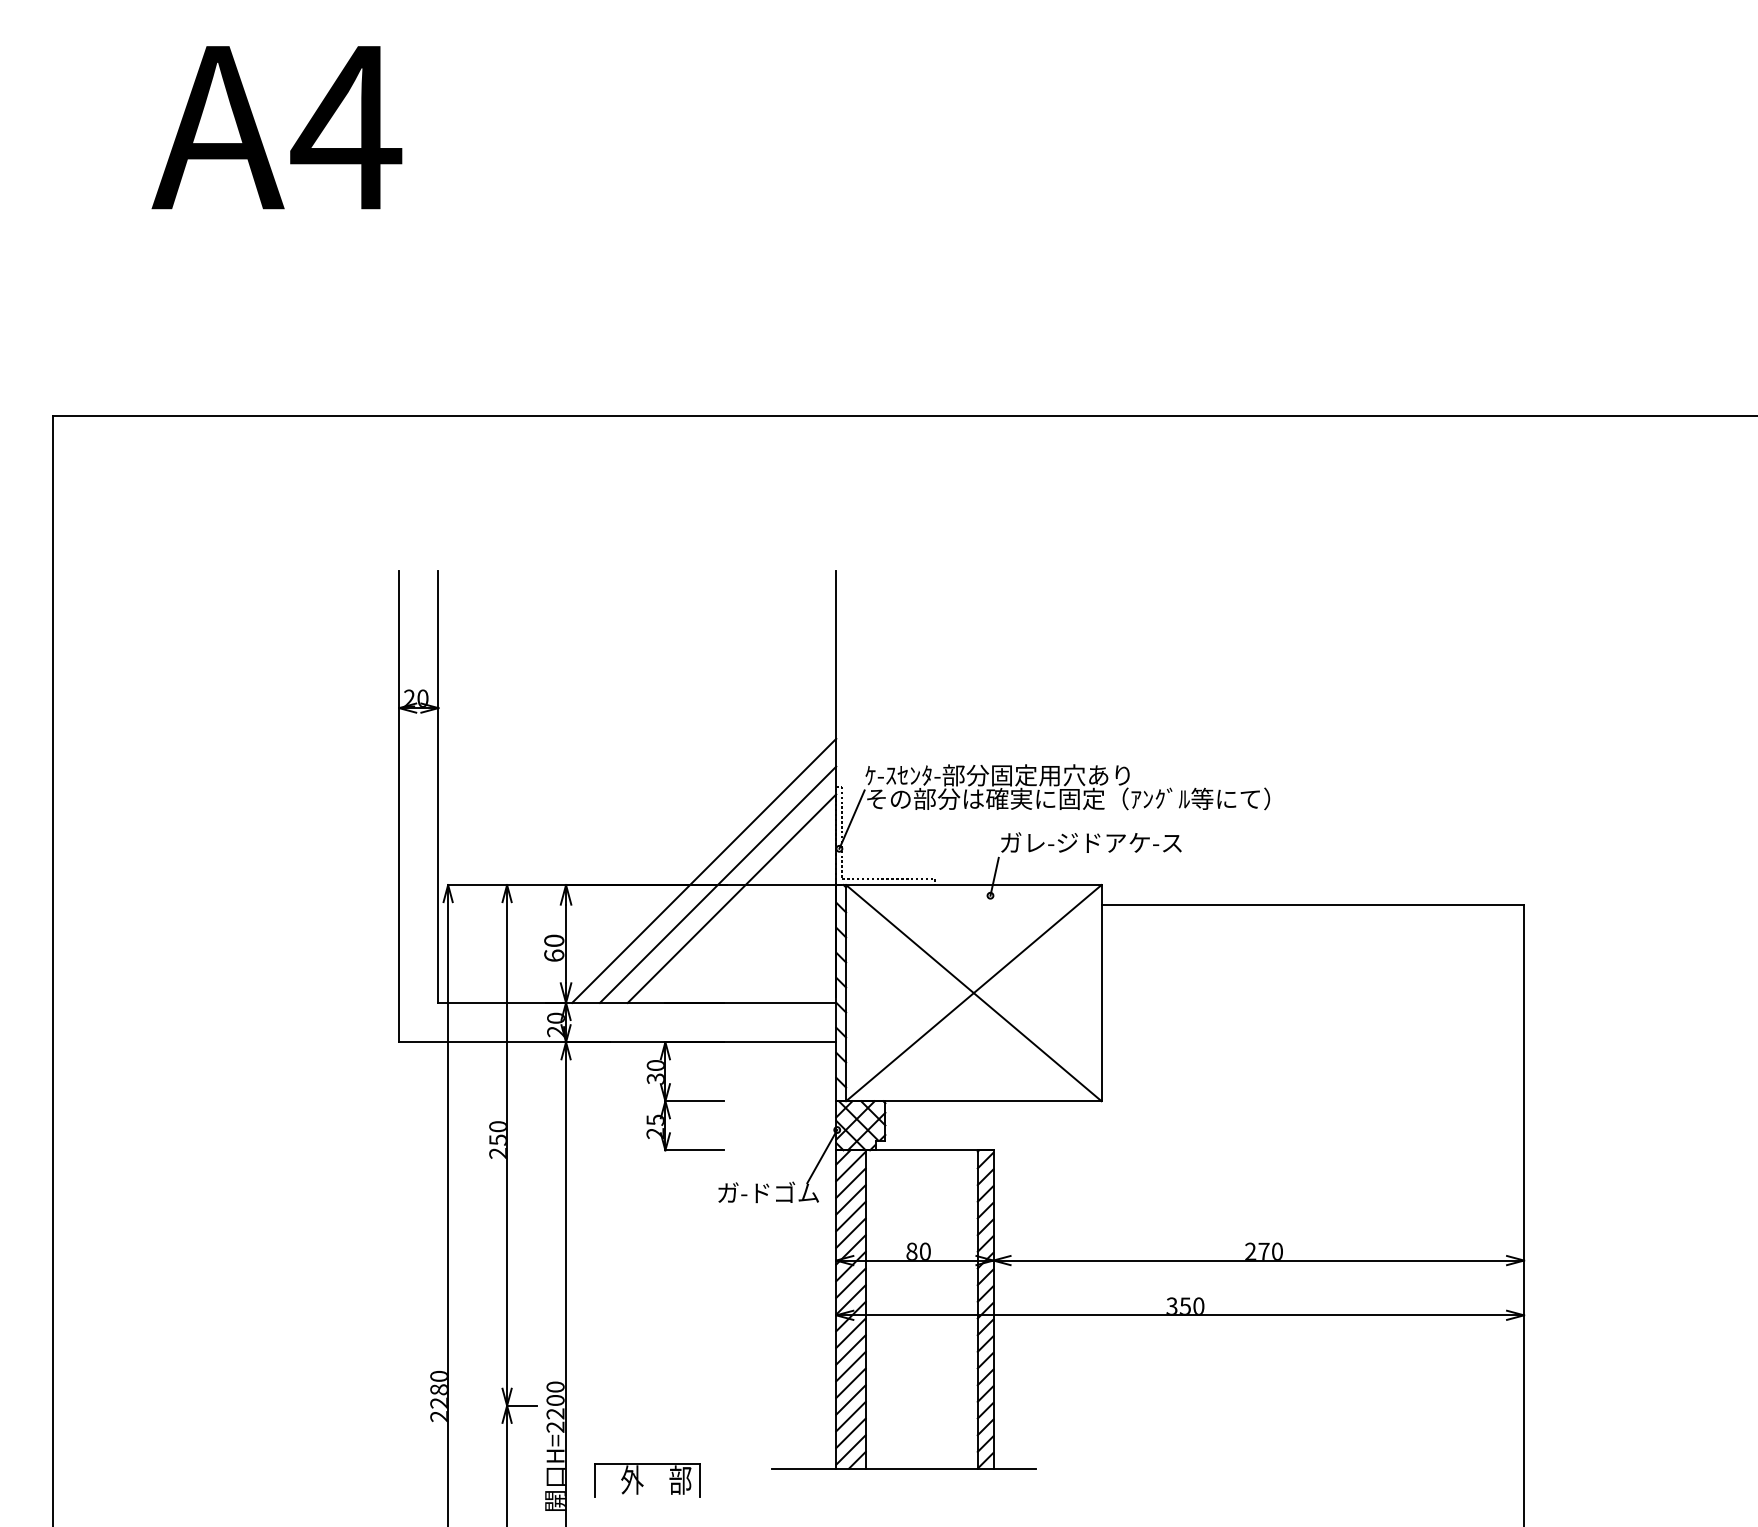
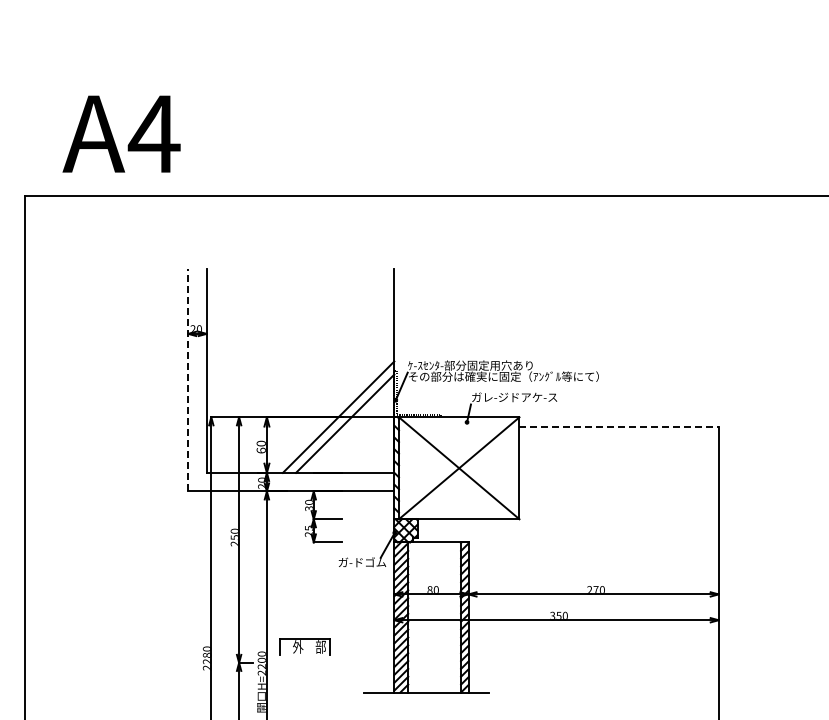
text: (276, 126) -> (121, 133), moved
line: (399, 804) -> (188, 379), solid -> dashed
line: (702, 870) -> (331, 410), removed
line: (1313, 904) -> (619, 426), solid -> dashed
part: (645, 1479) -> (304, 646), moved

